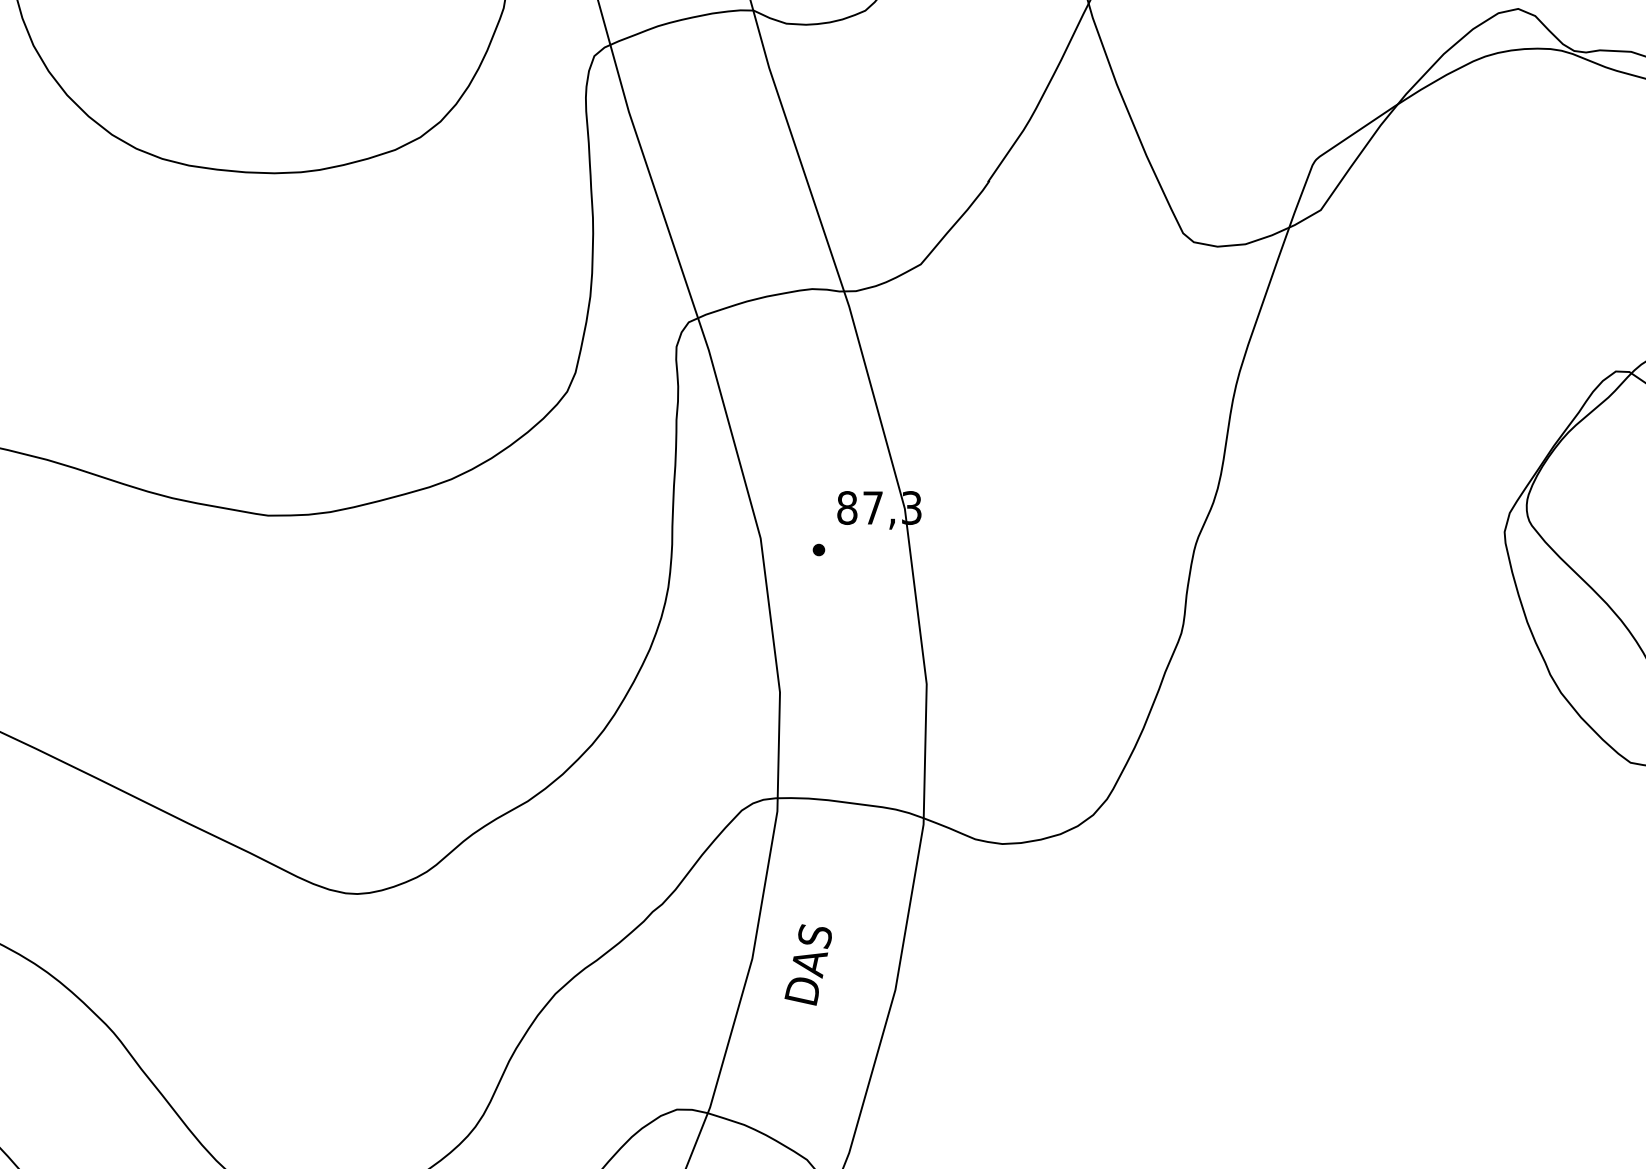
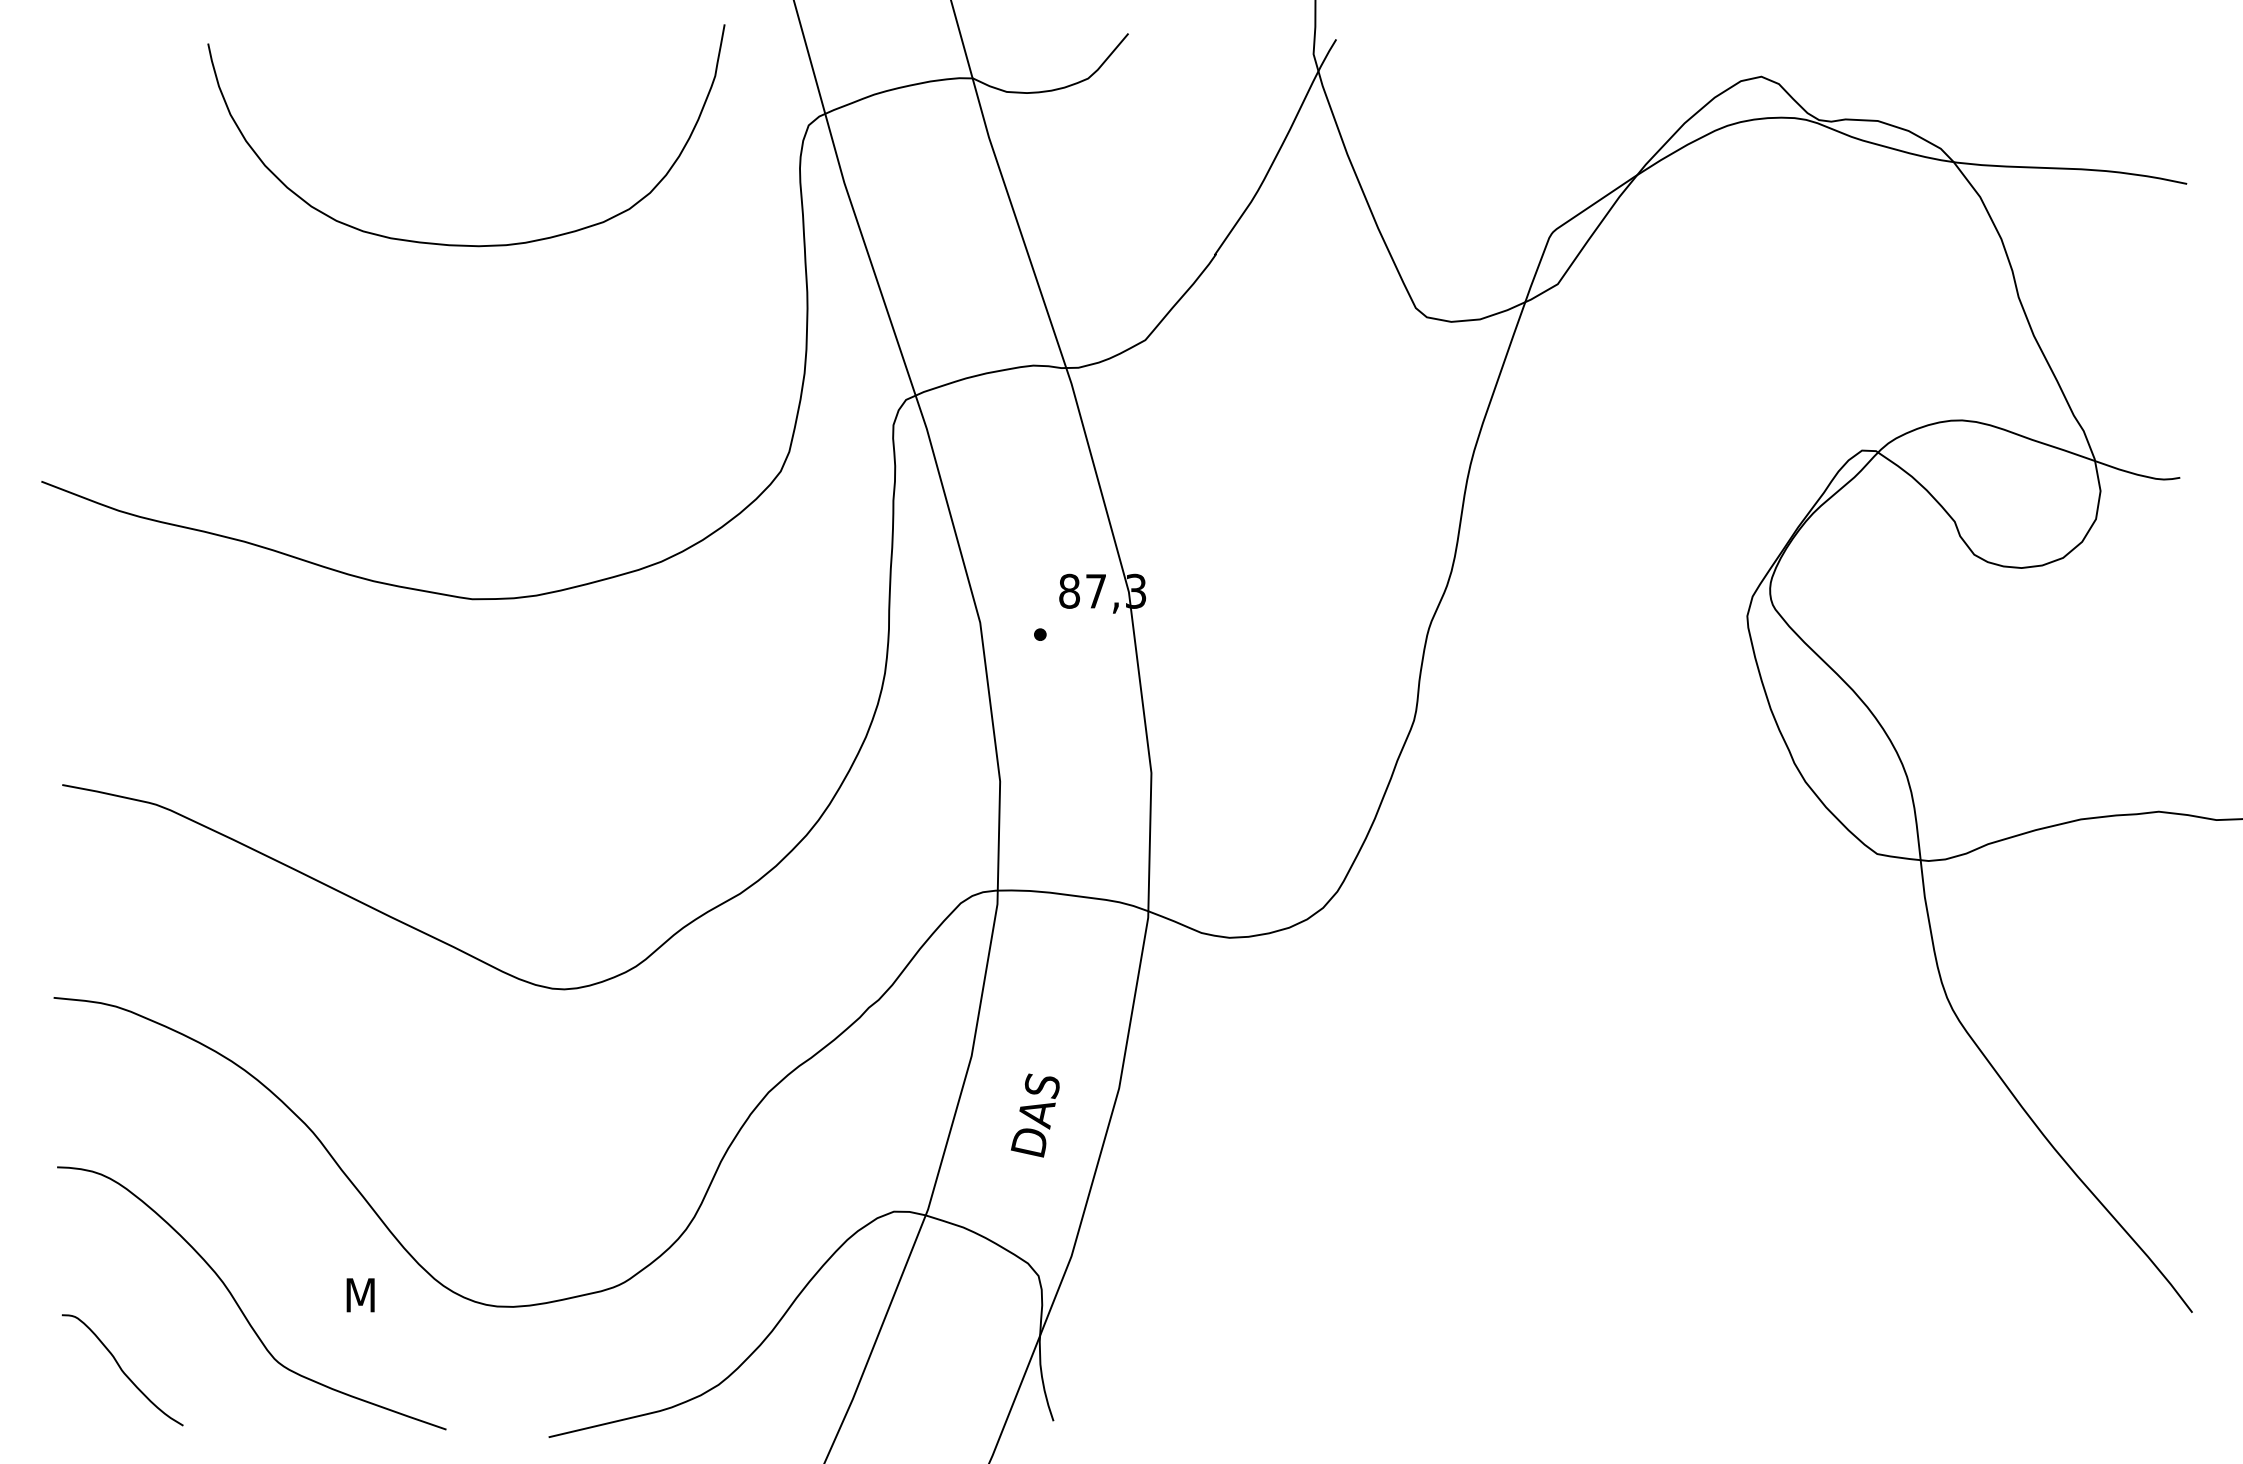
text: (808, 964) -> (1035, 1115), moved

